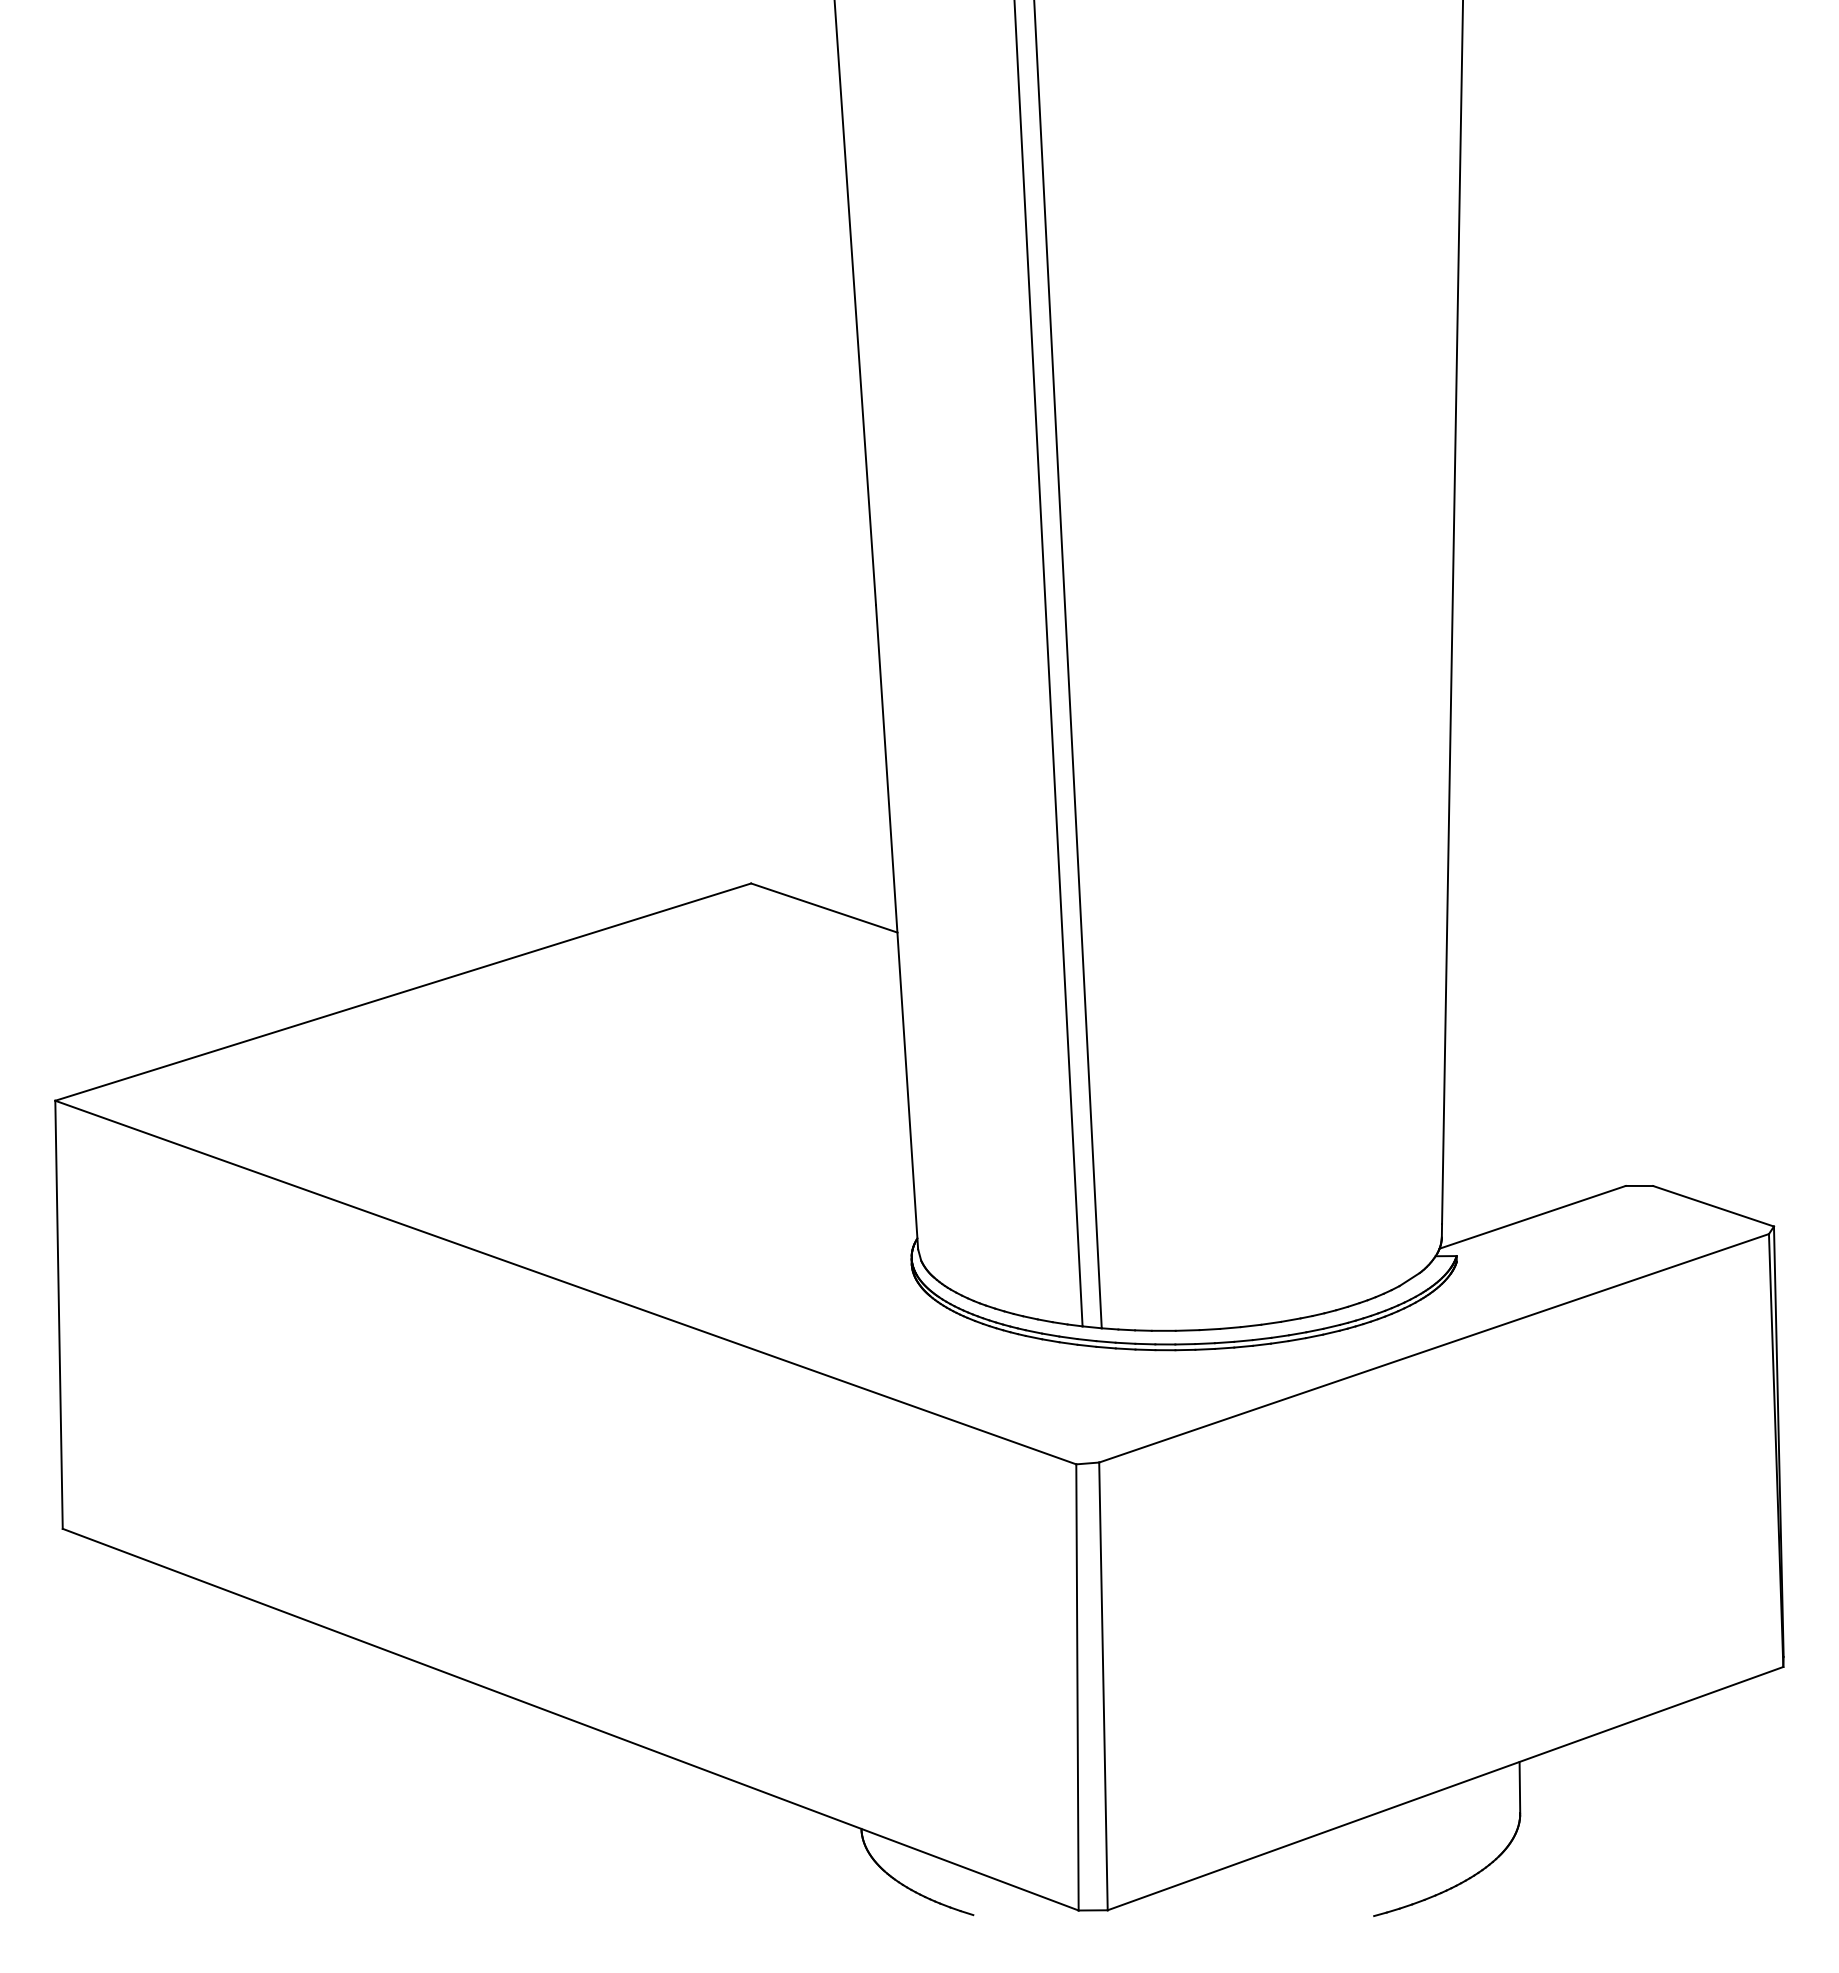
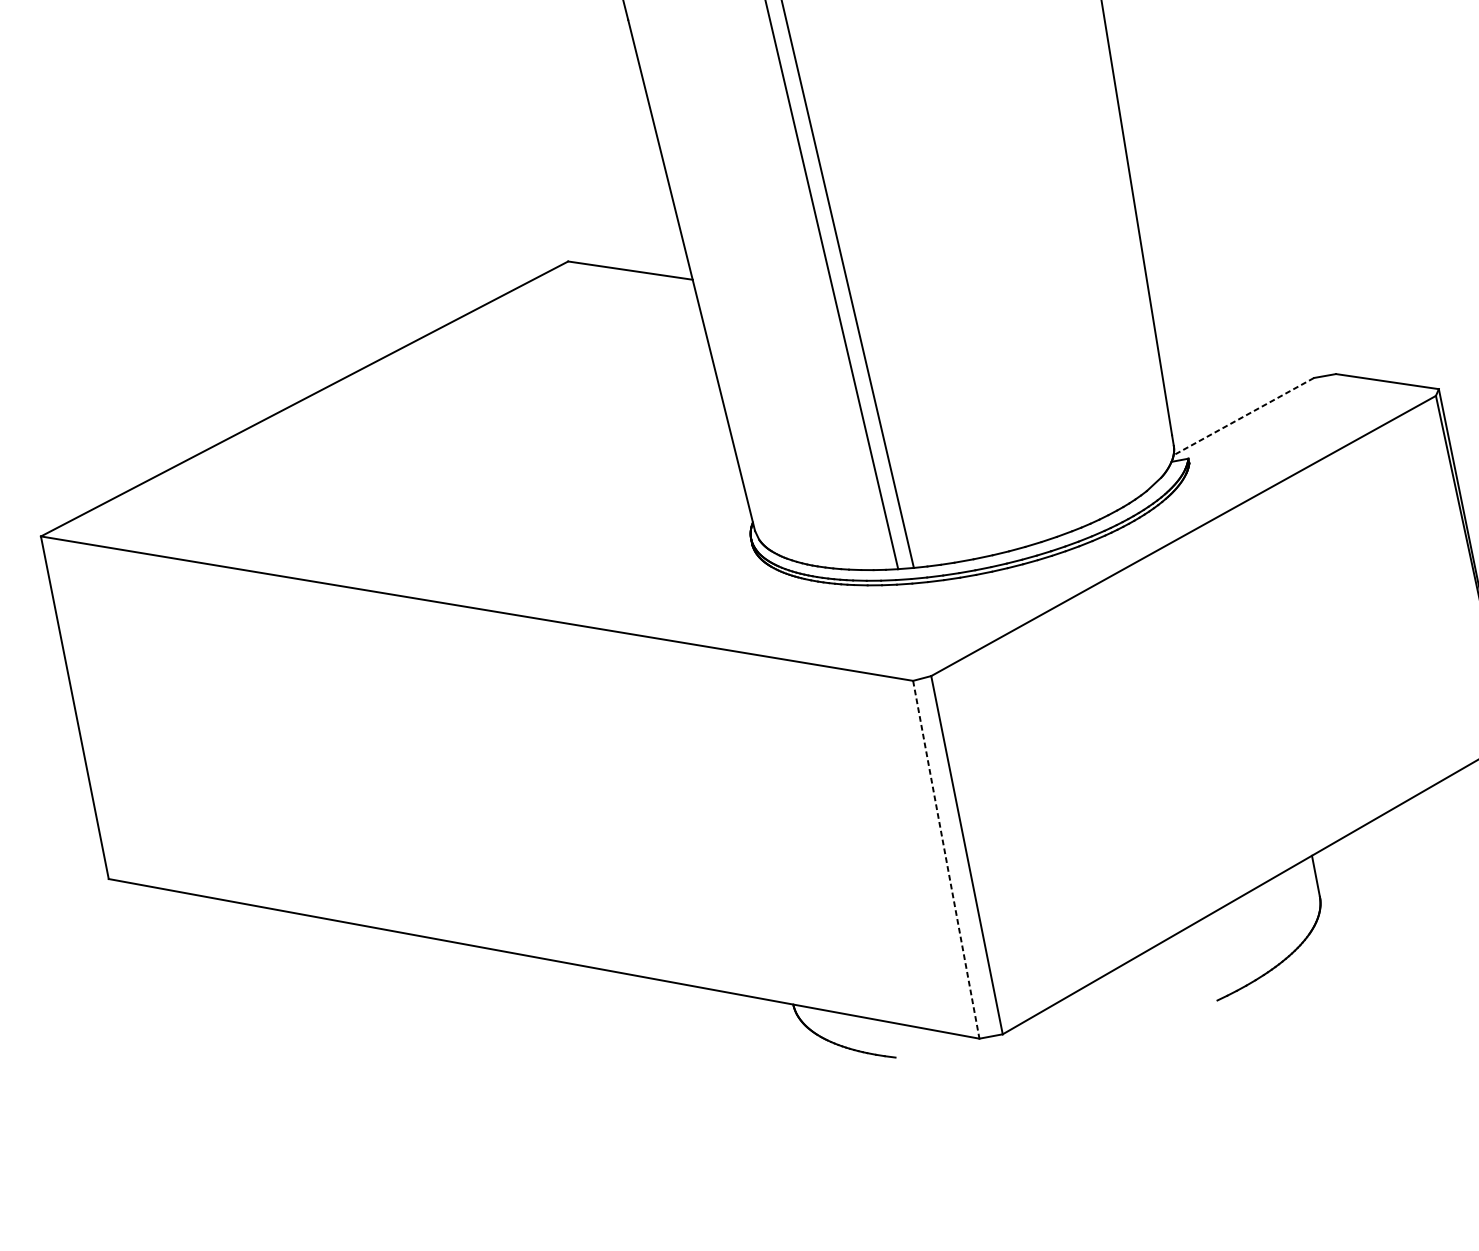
line: (1532, 1217) -> (1243, 416), solid -> dashed
line: (1077, 1687) -> (946, 859), solid -> dashed

